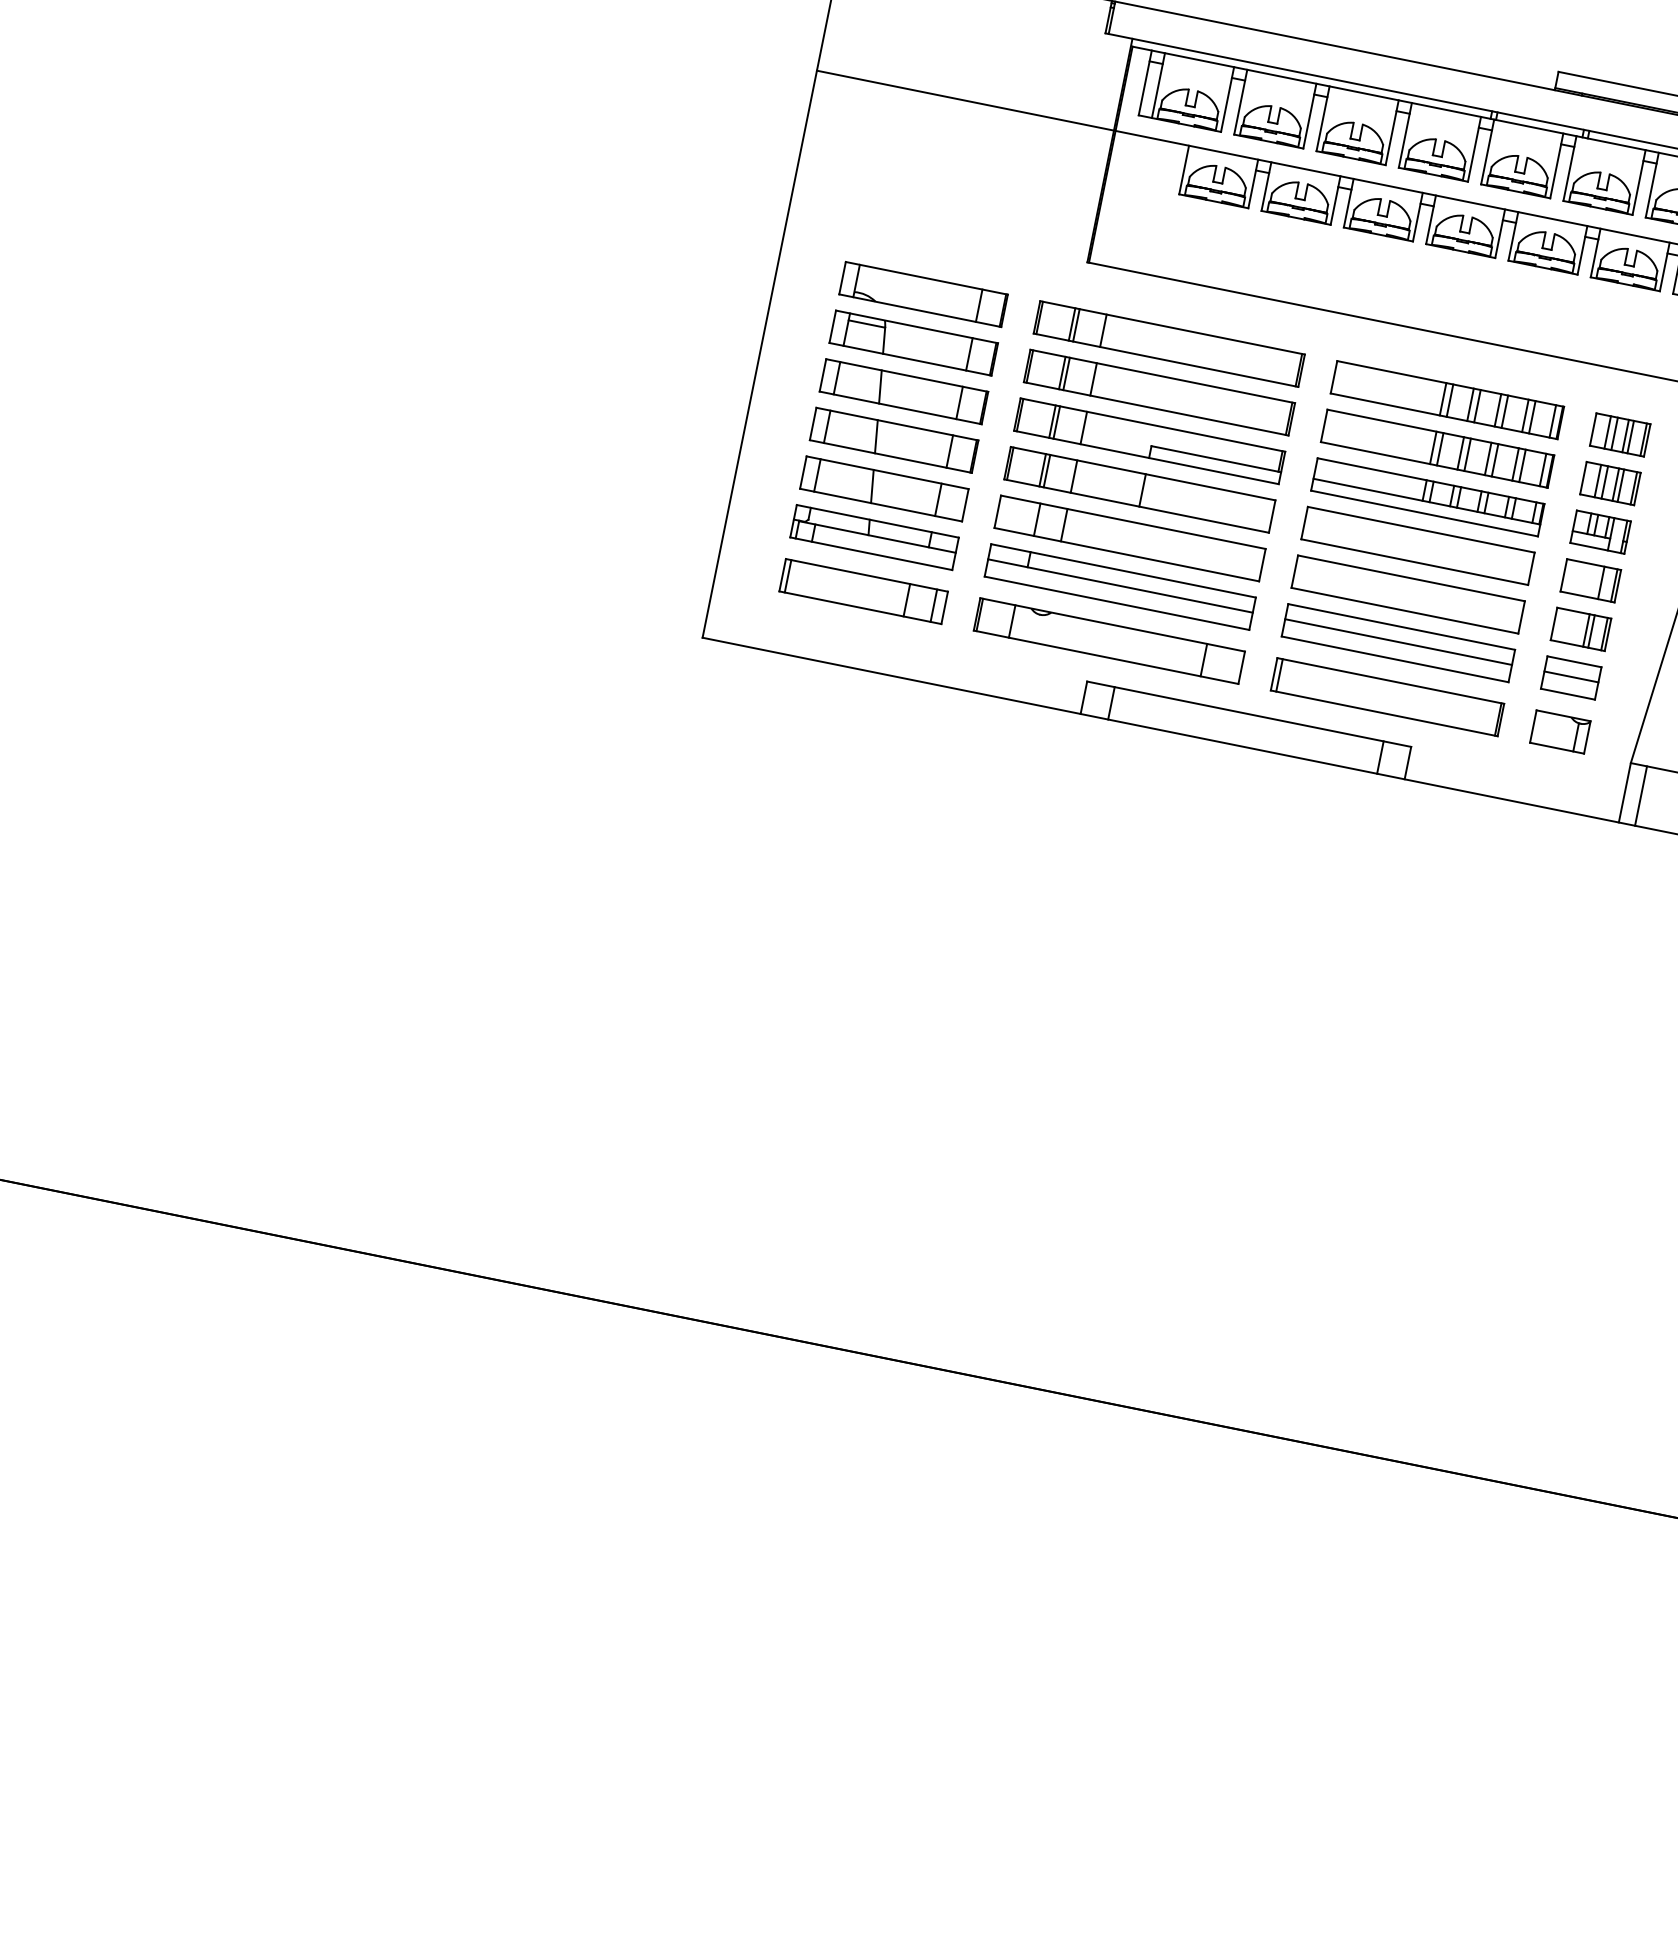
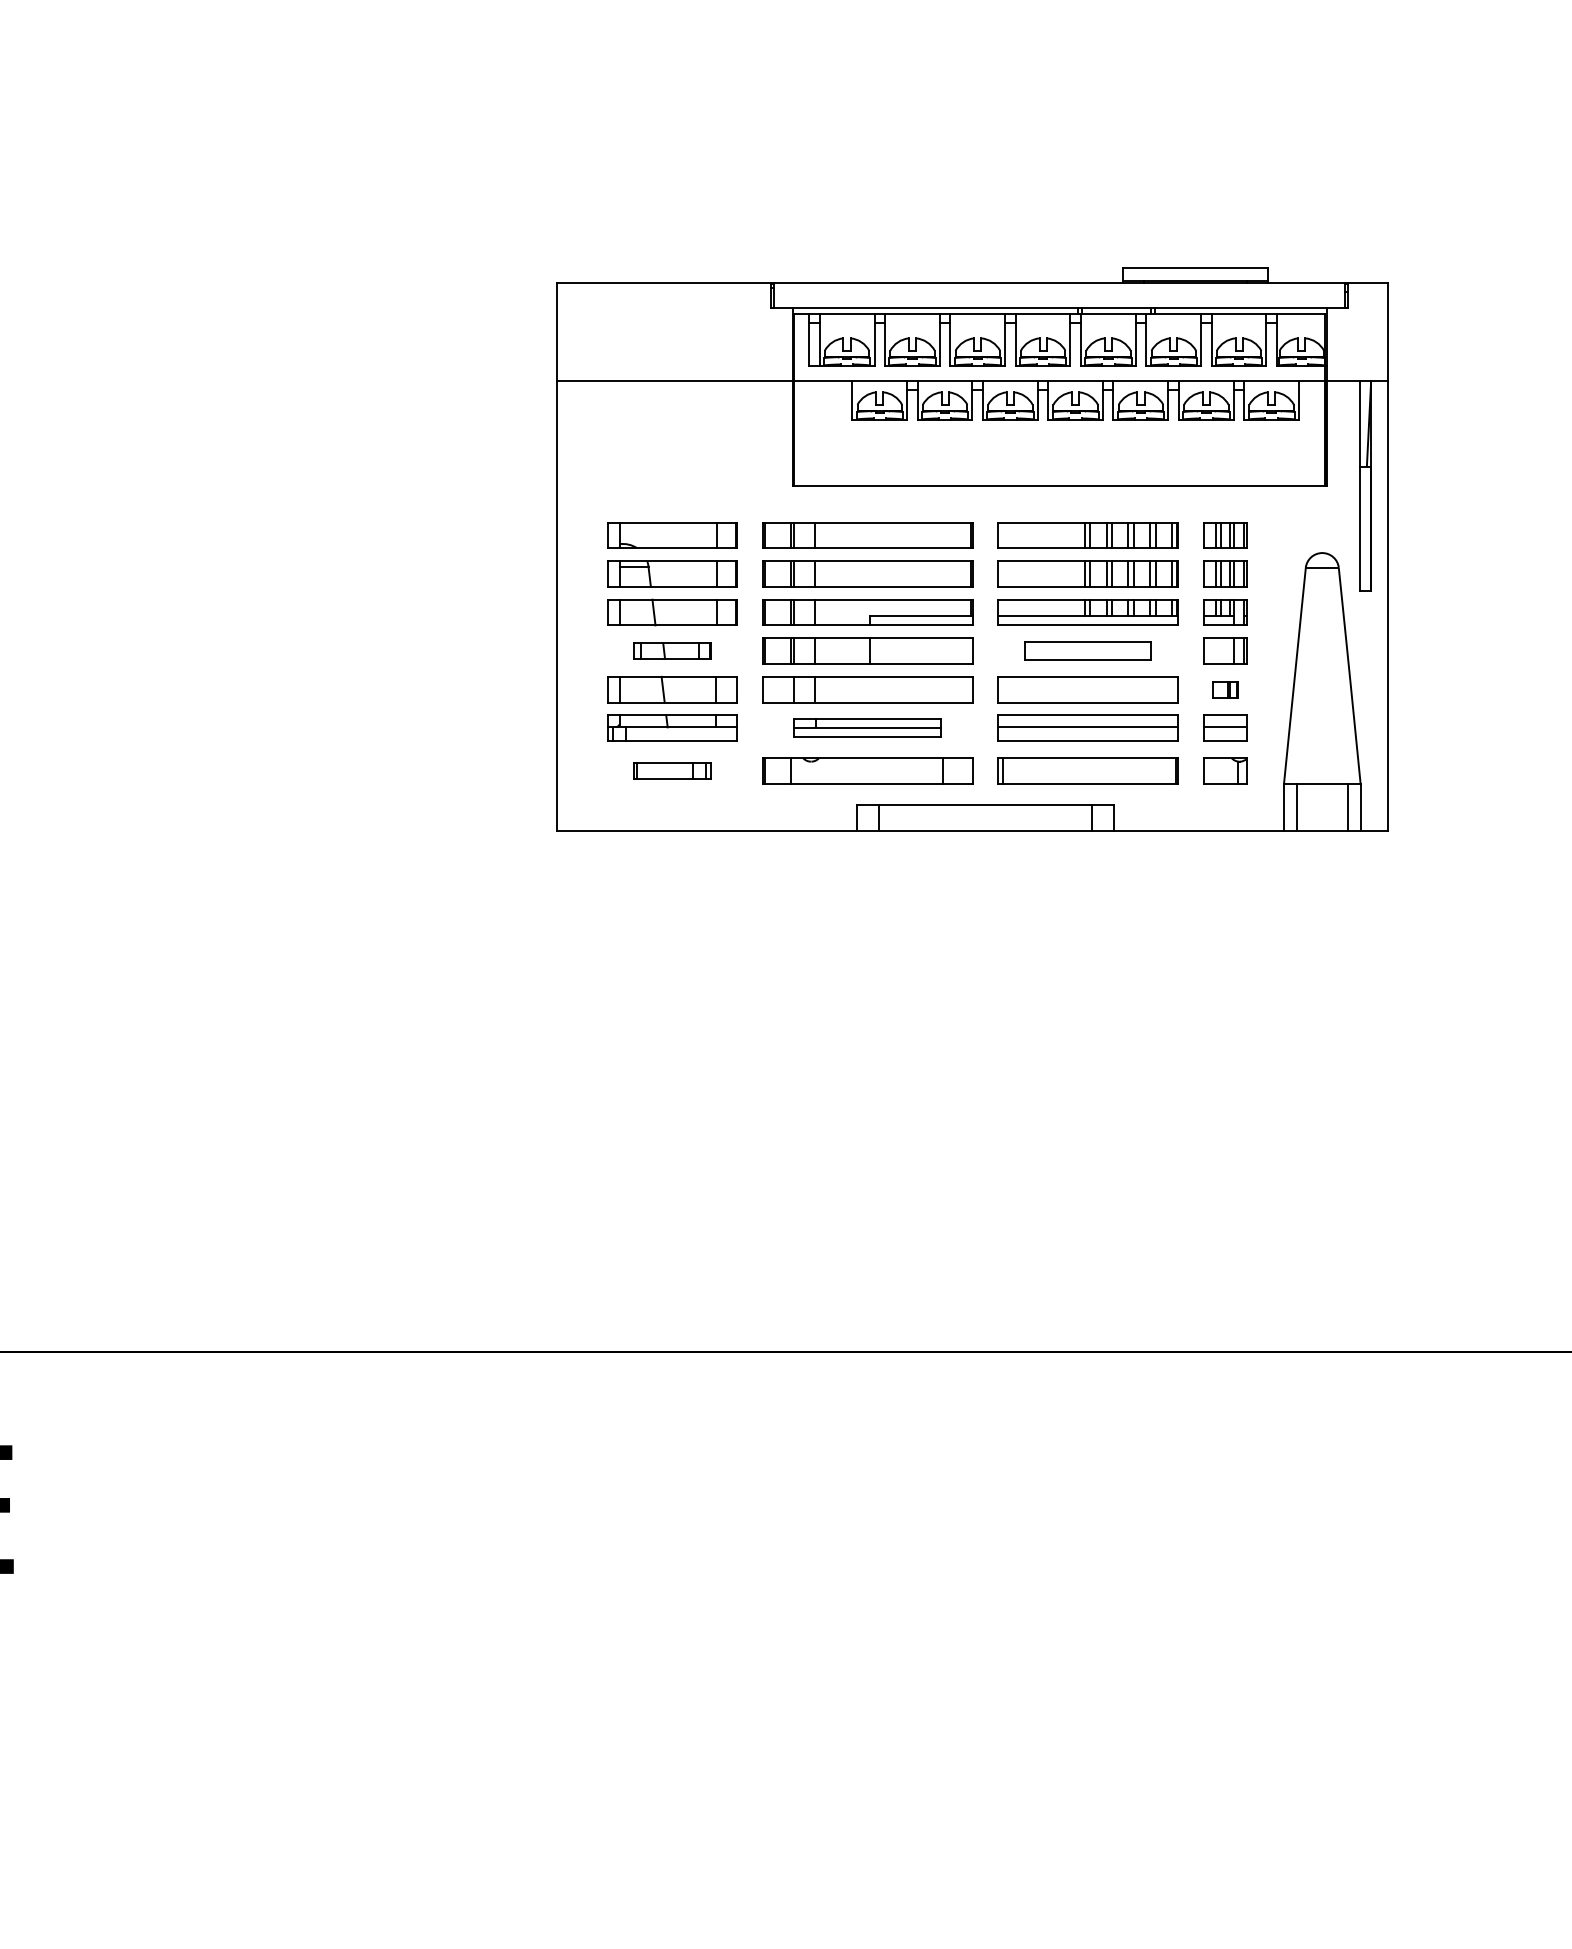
part: (894, 439) -> (672, 650), size x0.6
part: (1417, 544) -> (1087, 650), size x0.7
part: (1120, 586) -> (867, 727), size x0.7
part: (863, 590) -> (672, 770), size x0.6
part: (1581, 629) -> (1225, 689), size x0.6

